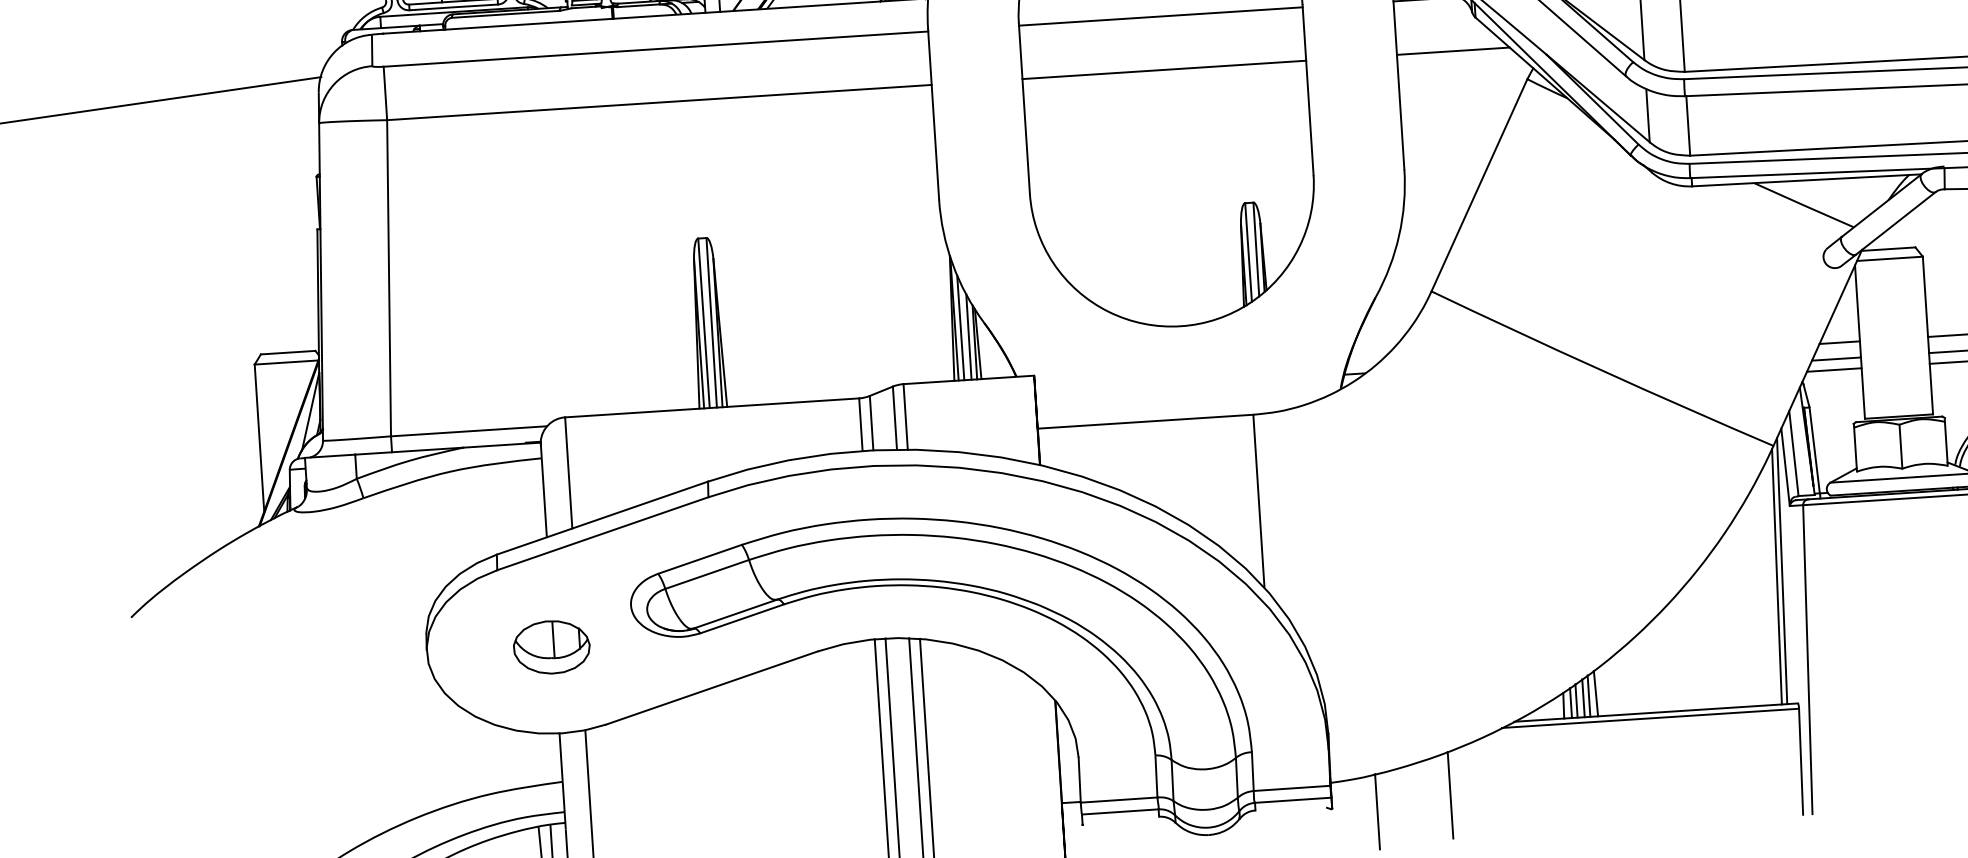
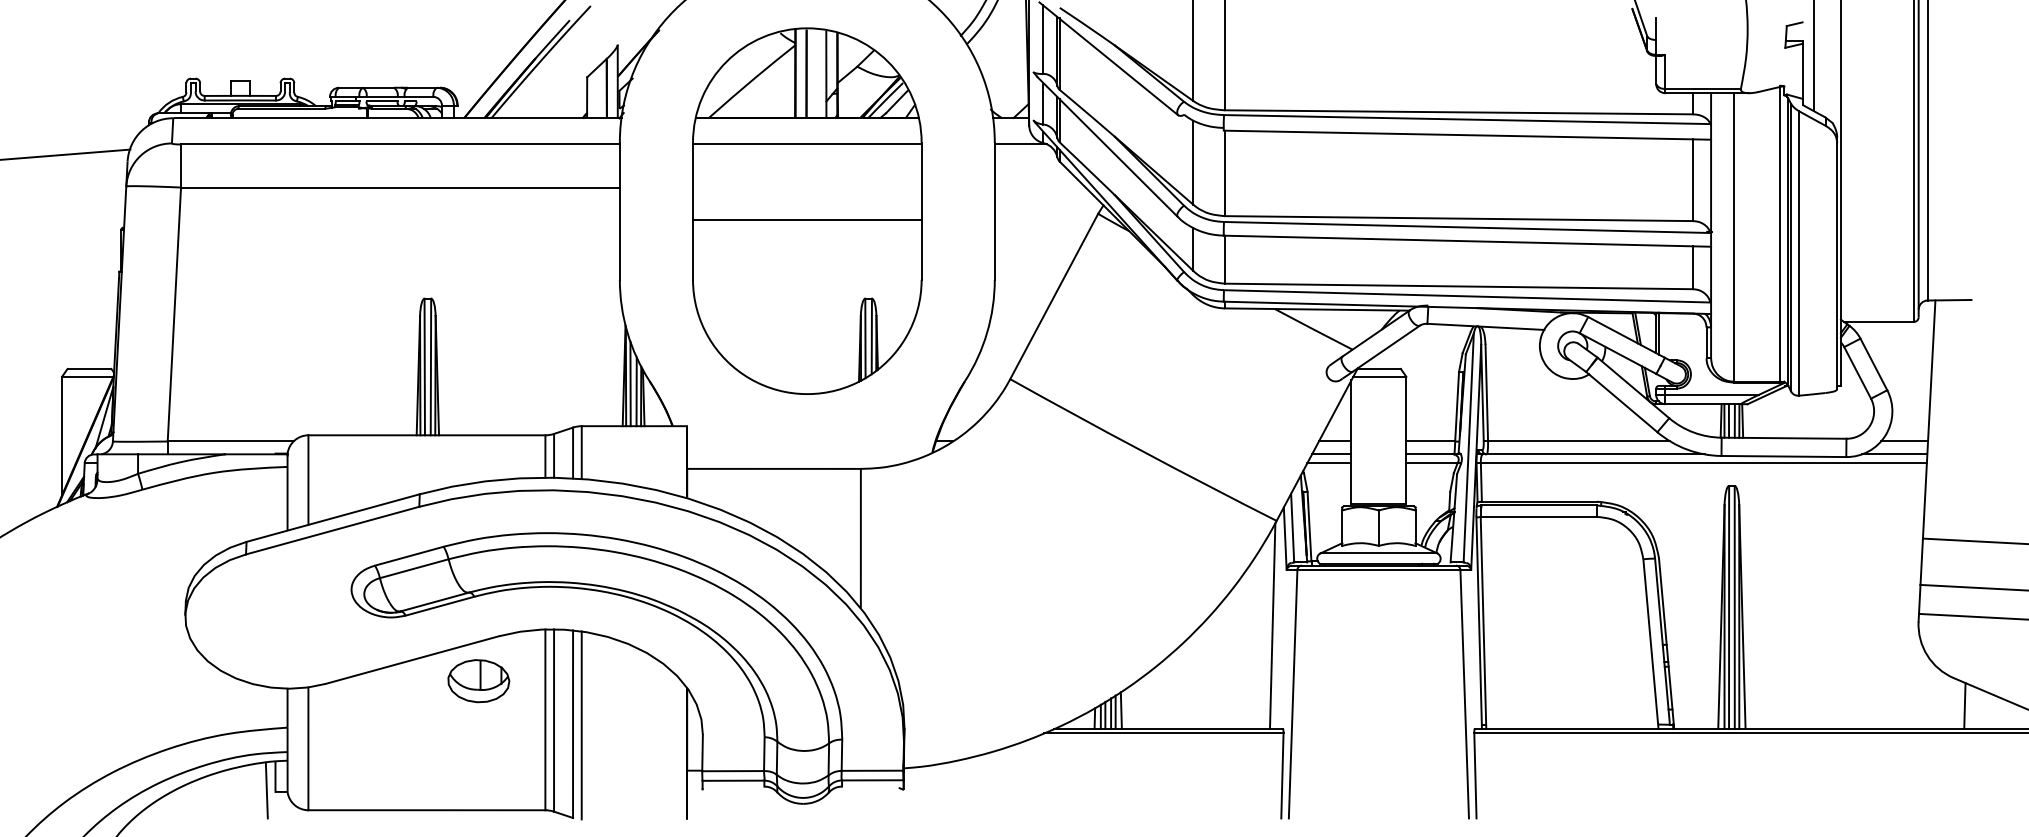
line: (1452, 51) -> (1039, 187), removed
line: (1164, 69) -> (807, 219), moved
line: (1781, 570) -> (1276, 621), removed
part: (551, 647) -> (478, 681), moved
line: (1450, 795) -> (999, 784), removed
line: (1376, 811) -> (939, 793), removed

